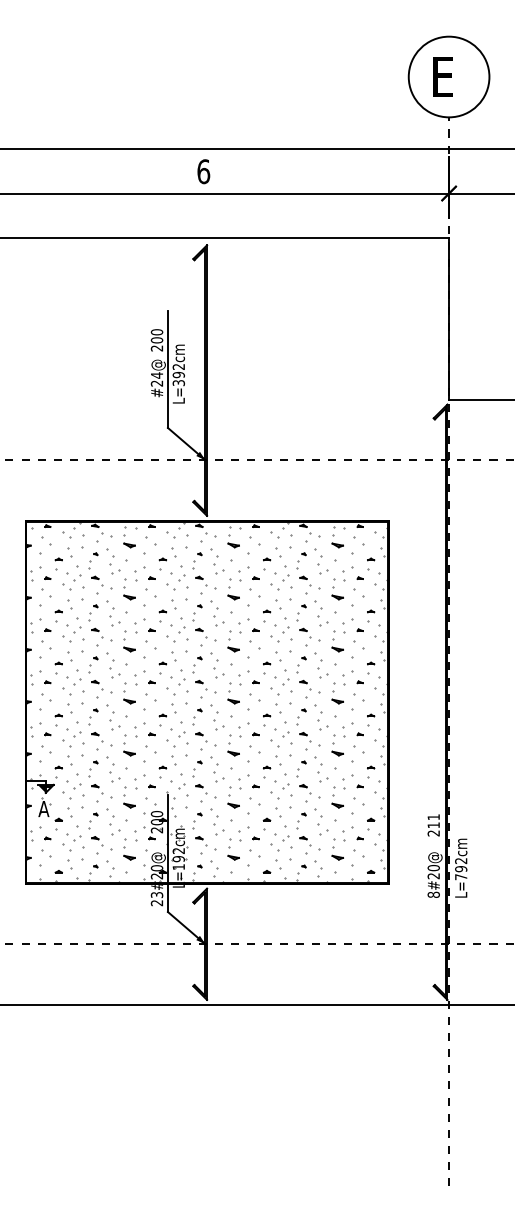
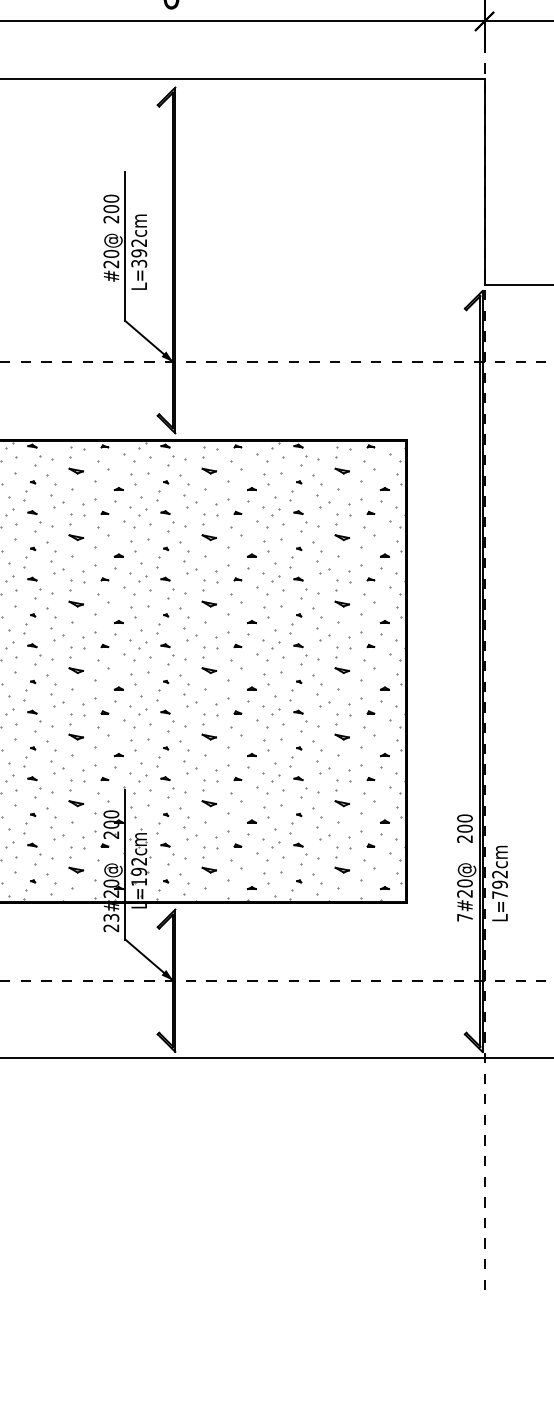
text: (156, 375) -> (110, 253), #24@ -> #20@
text: (433, 821) -> (464, 823), 211 -> 200
text: (433, 894) -> (464, 917), 8#20@ -> 7#20@

